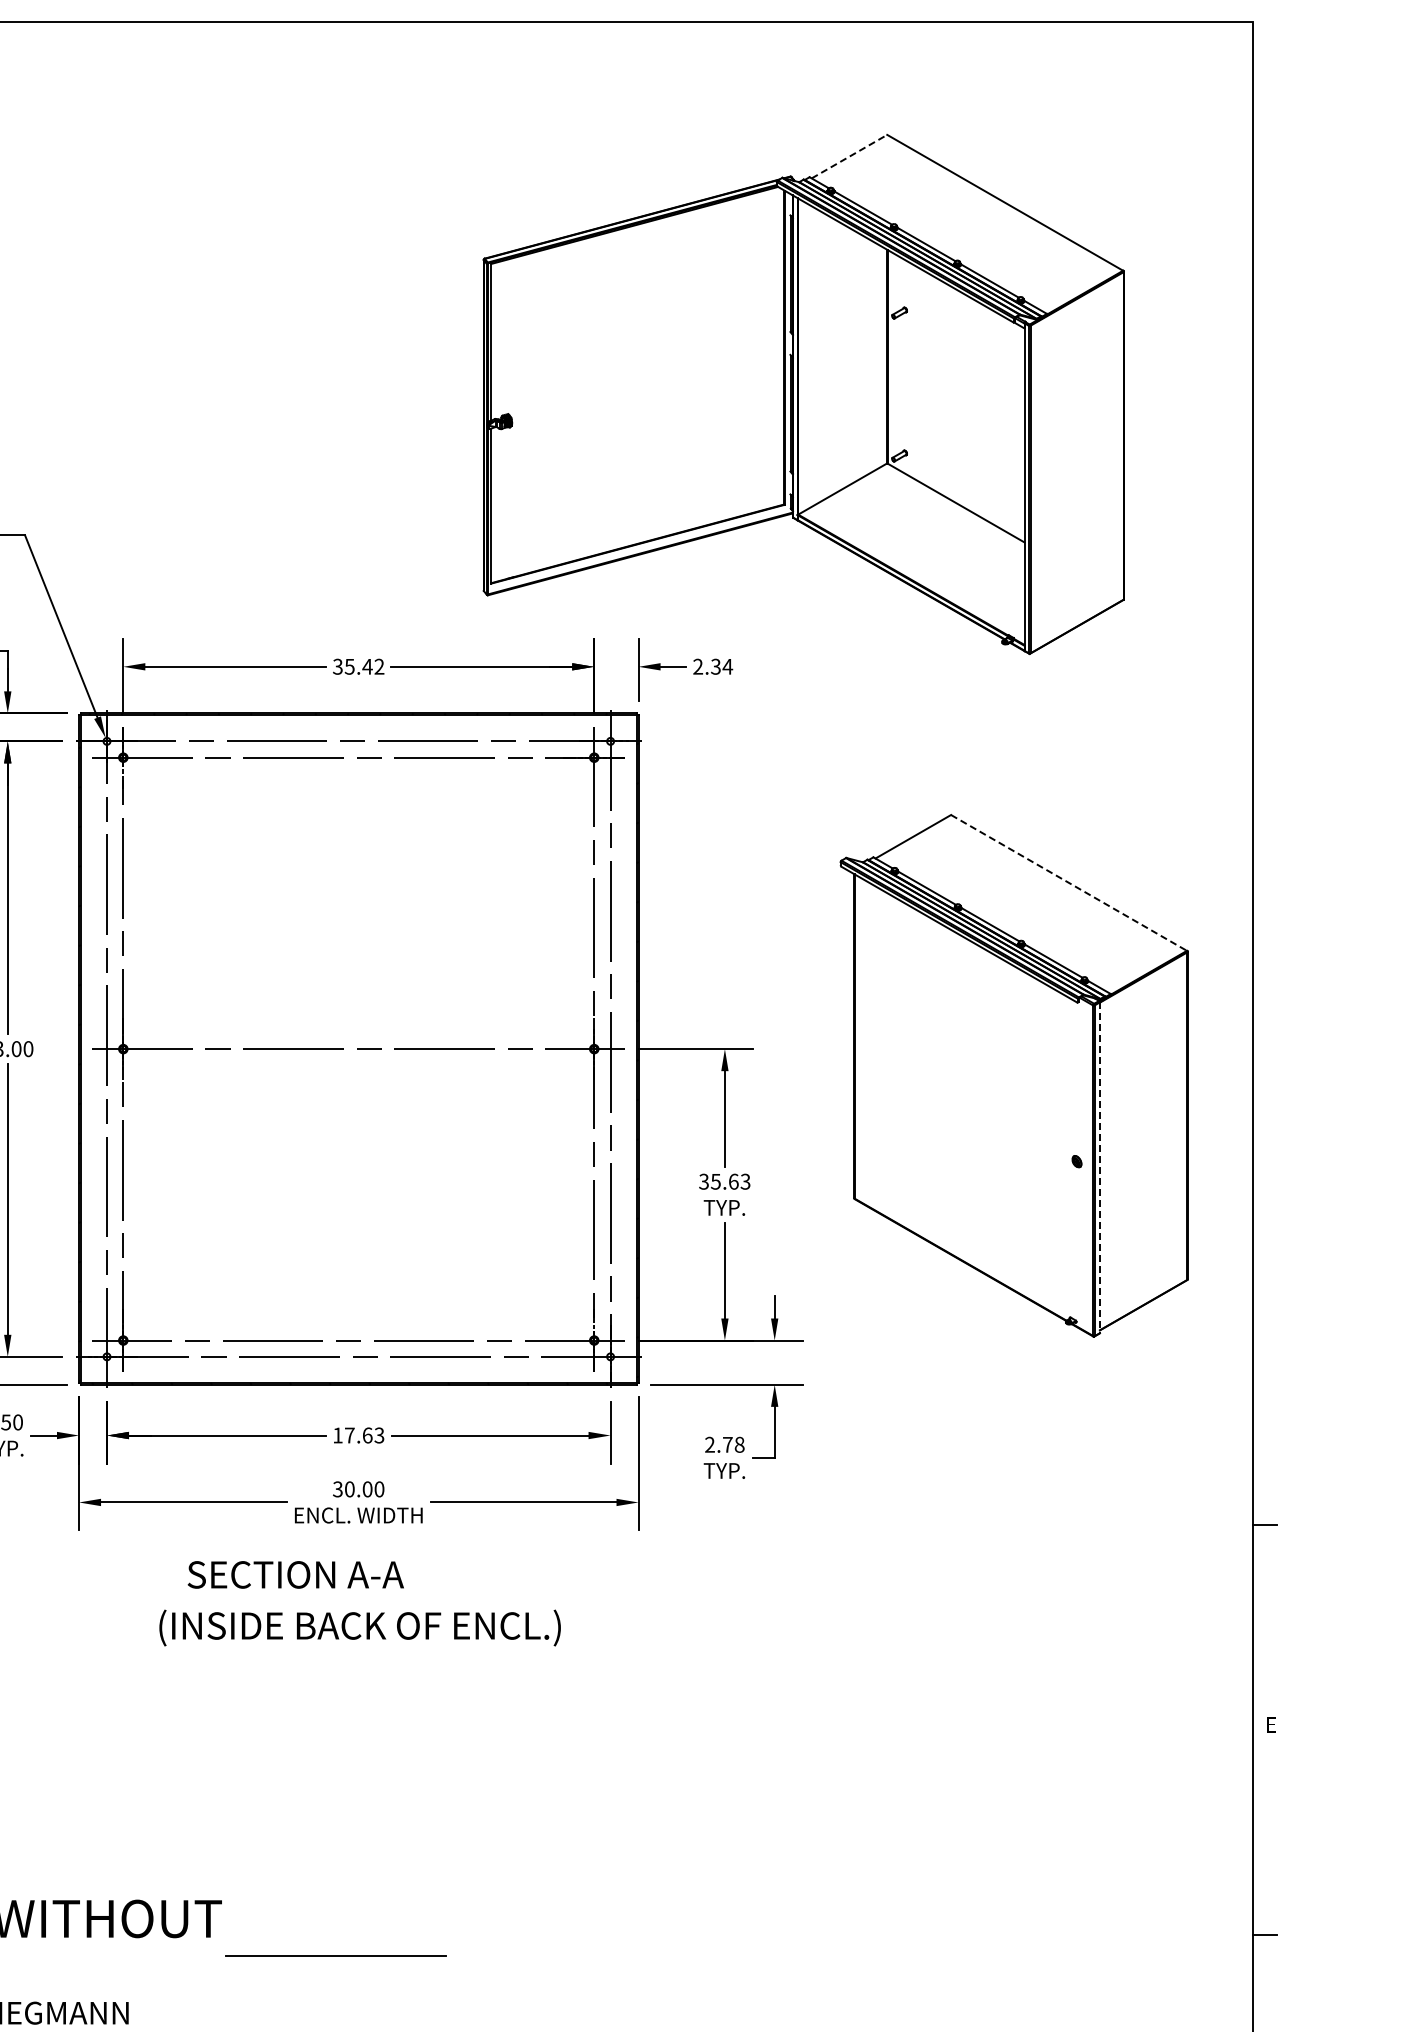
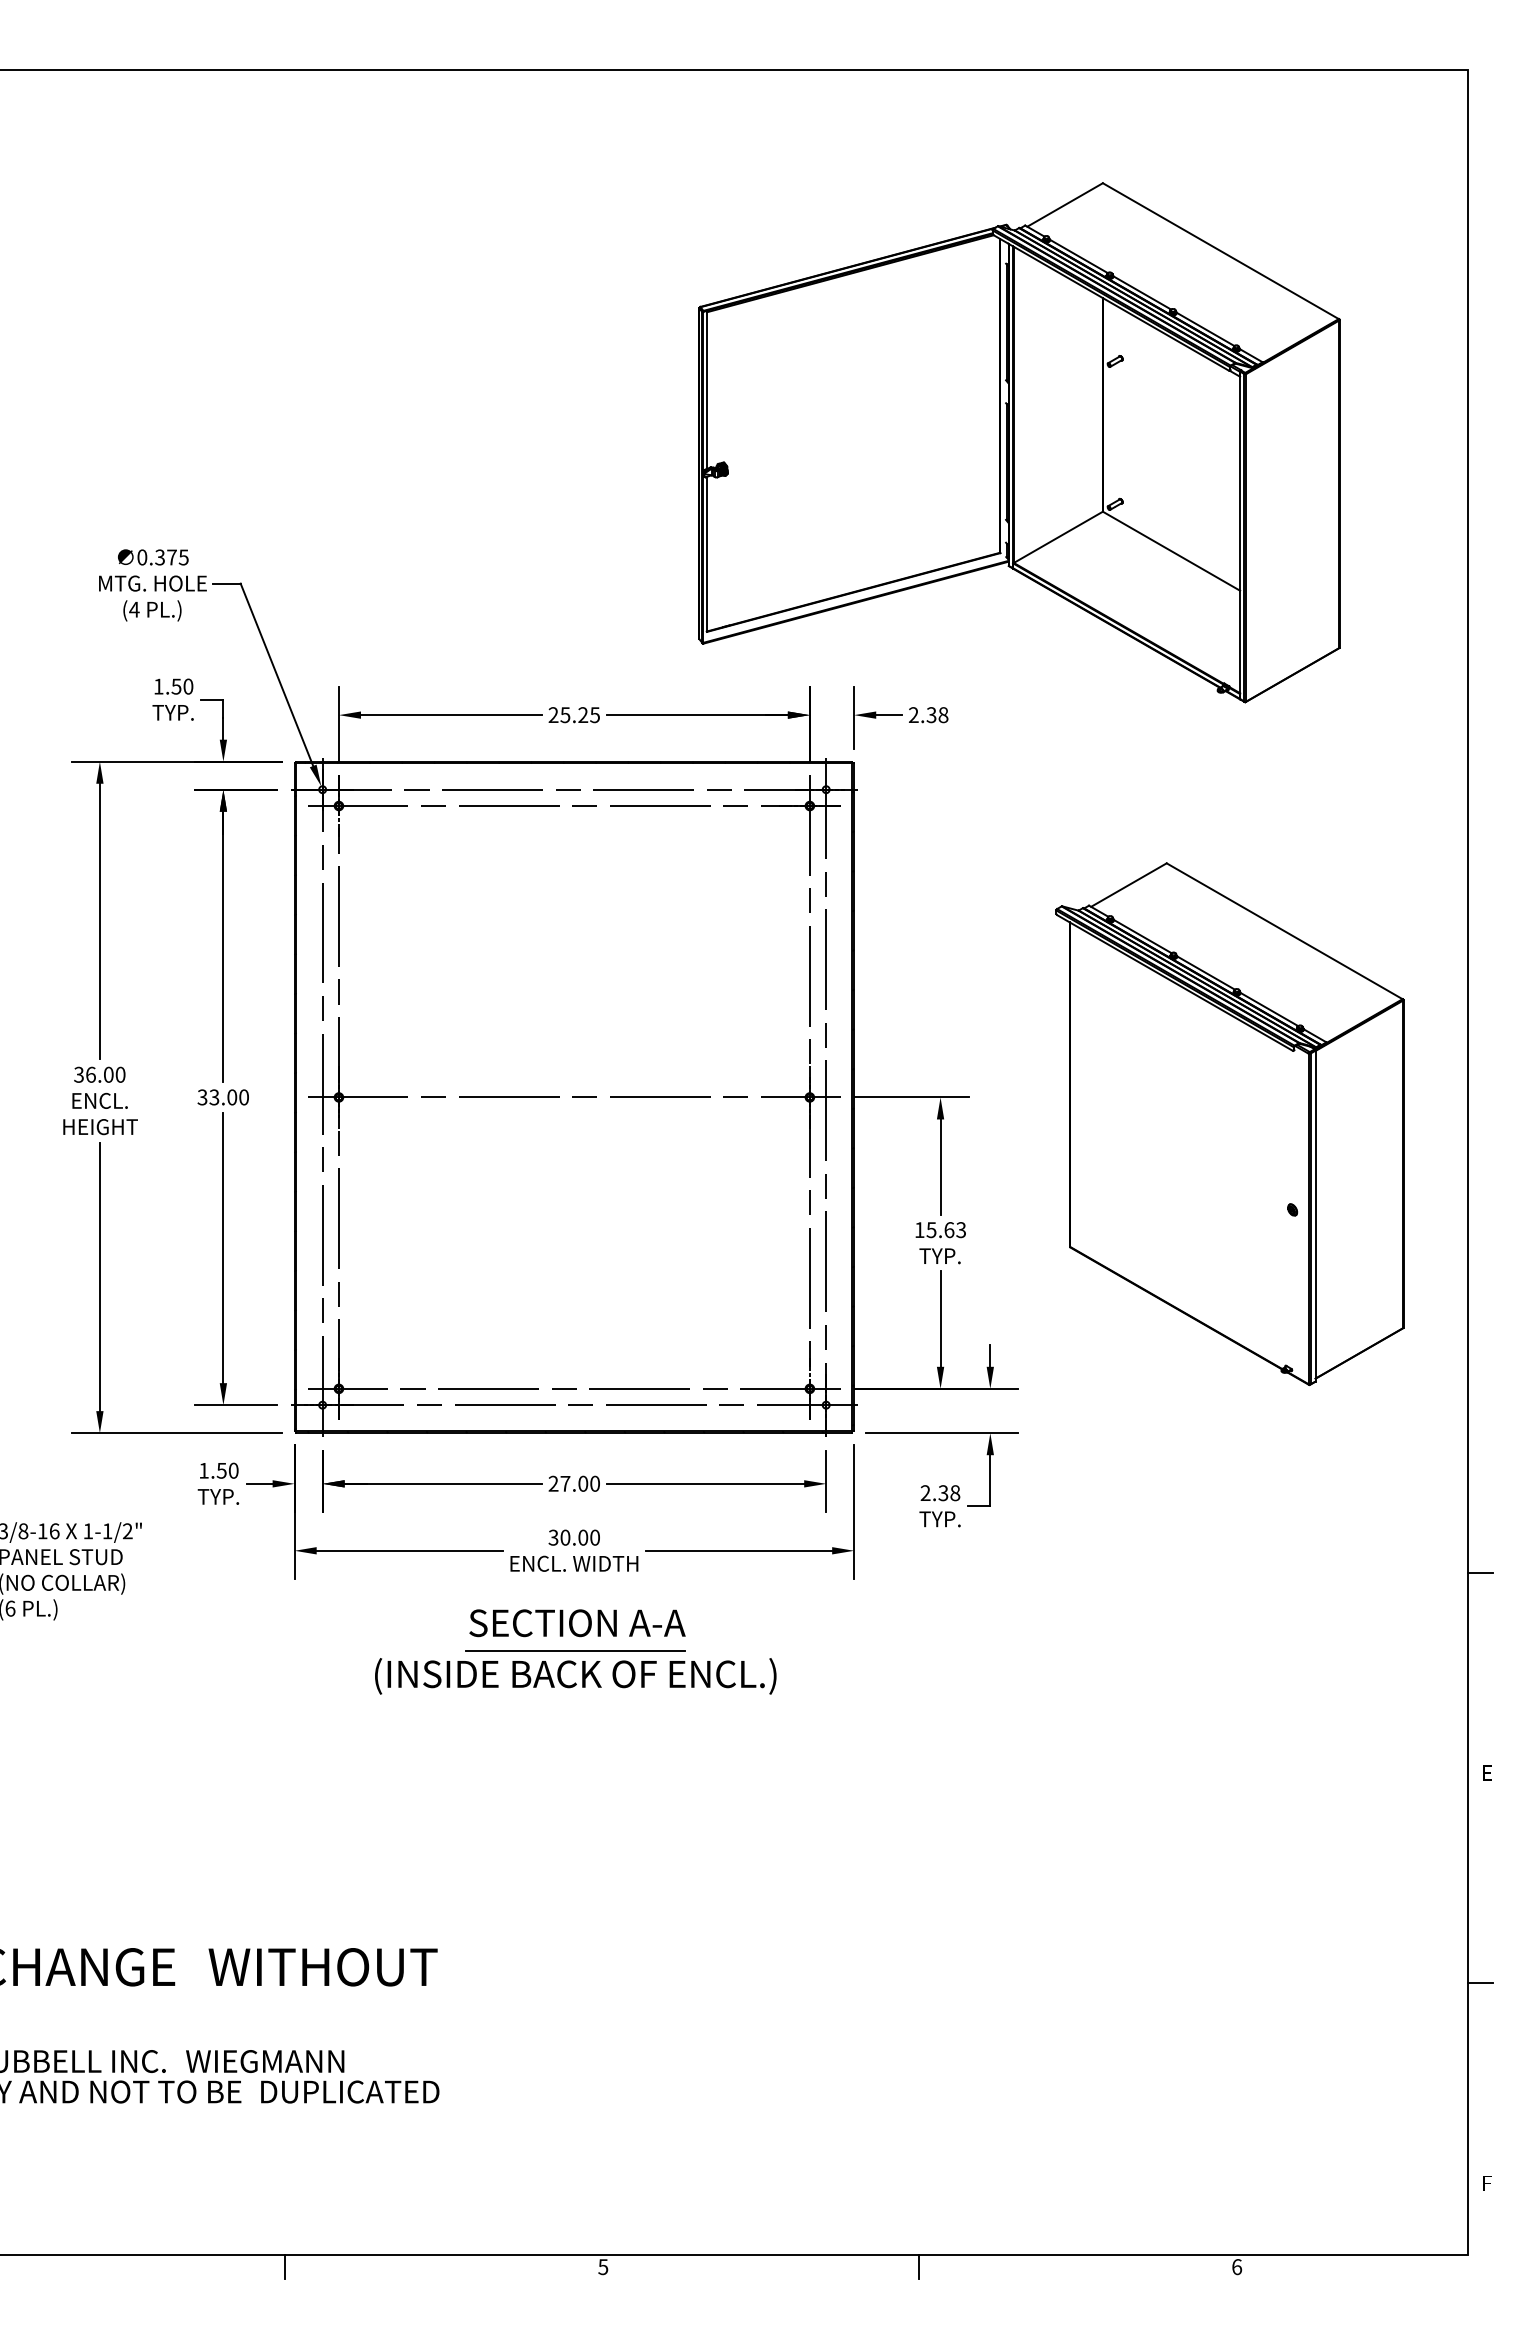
line: (849, 156) -> (1065, 204), dashed -> solid
text: (357, 667) -> (573, 715), 35.42 -> 25.25
text: (727, 667) -> (943, 715), 2.34 -> 2.38
line: (1069, 883) -> (1285, 931), dashed -> solid
line: (1099, 1168) -> (1315, 1216), dashed -> solid
text: (703, 1182) -> (919, 1230), 35.63 -> 15.63
text: (357, 1435) -> (573, 1483), 17.63 -> 27.00
text: (727, 1445) -> (943, 1493), 2.78 -> 2.38
text: (295, 1575) -> (577, 1623), moved
line: (335, 1956) -> (575, 1650), moved

